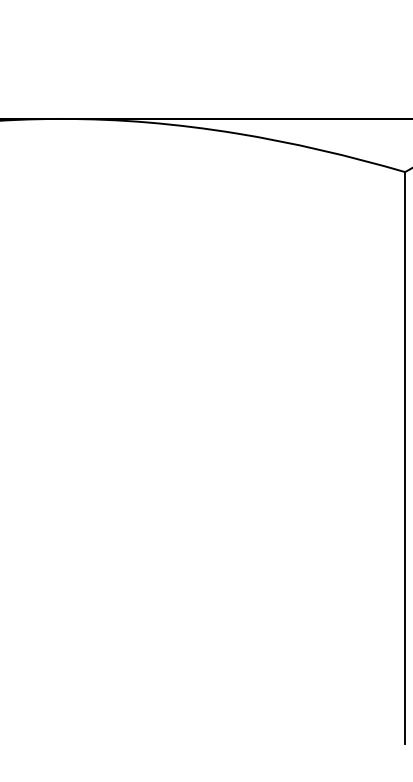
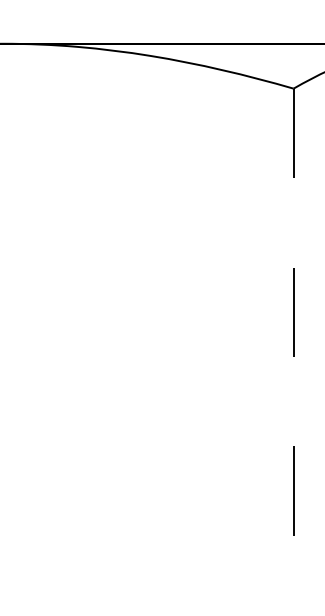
line: (405, 458) -> (293, 330), solid -> dashed

